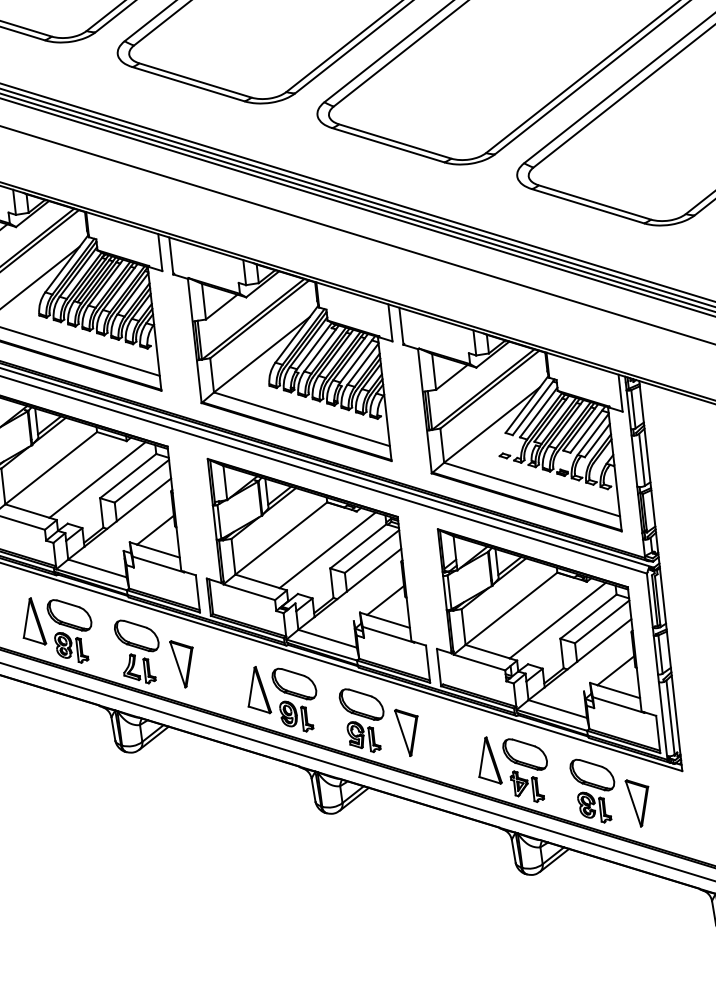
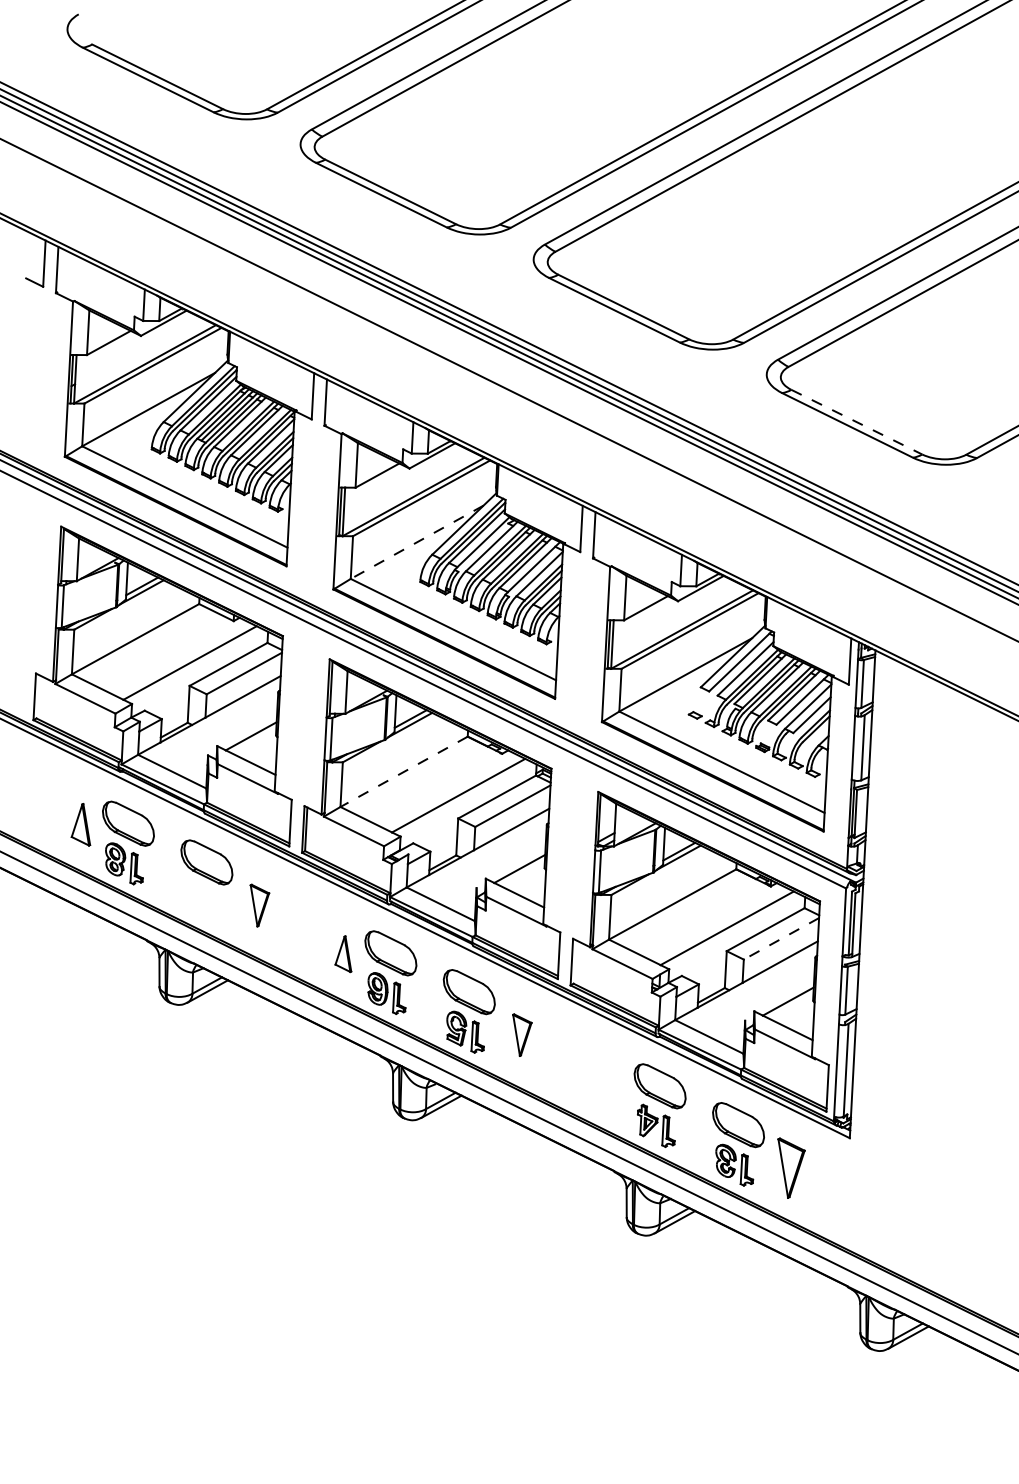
line: (594, 202) -> (856, 422), solid -> dashed
line: (262, 354) -> (417, 542), solid -> dashed
line: (281, 538) -> (404, 771), solid -> dashed
line: (602, 621) -> (781, 938), solid -> dashed
part: (31, 622) -> (80, 824), size x0.7
part: (184, 663) -> (259, 905), size x0.7
part: (133, 668) -> (196, 901), removed
part: (256, 690) -> (343, 953), size x0.6
part: (409, 731) -> (522, 1034), size x0.7
part: (487, 760) -> (612, 1086), removed

